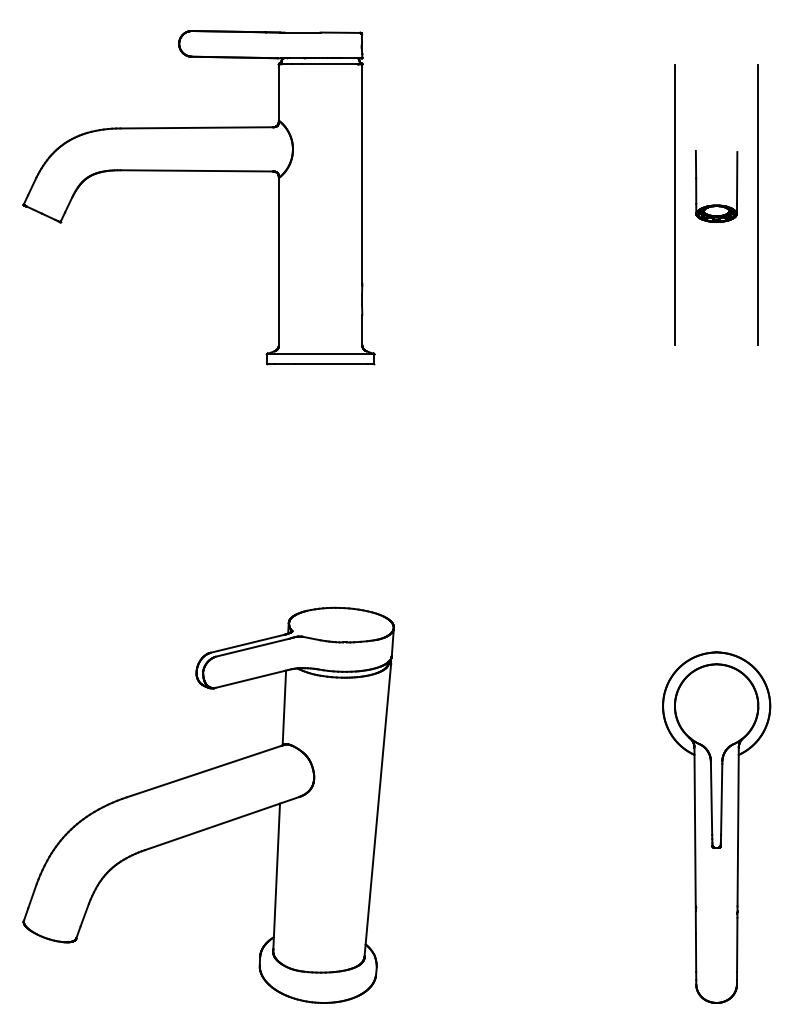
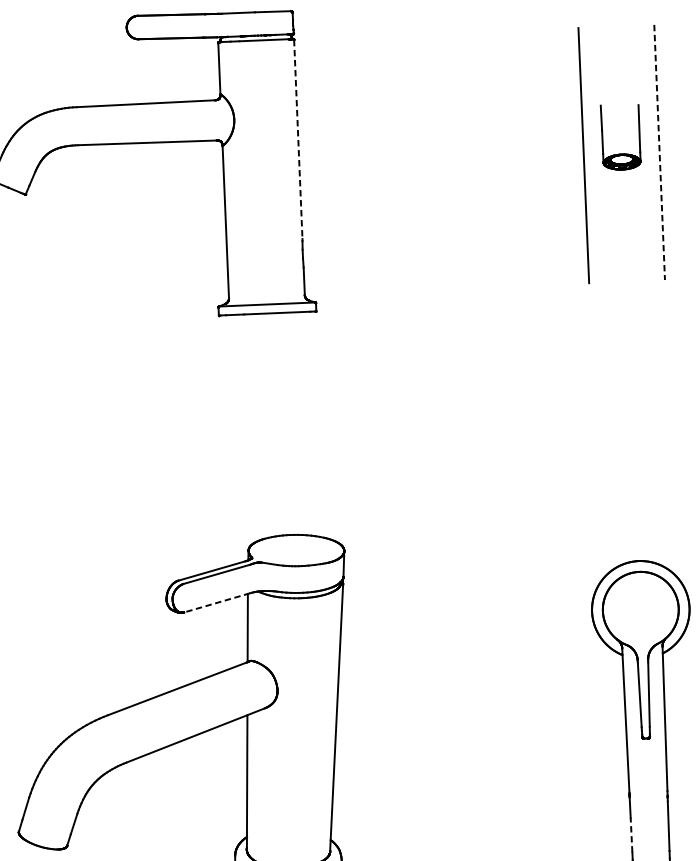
line: (362, 174) -> (298, 139), solid -> dashed
line: (758, 205) -> (659, 152), solid -> dashed
line: (251, 678) -> (216, 602), solid -> dashed
line: (696, 952) -> (631, 834), solid -> dashed

